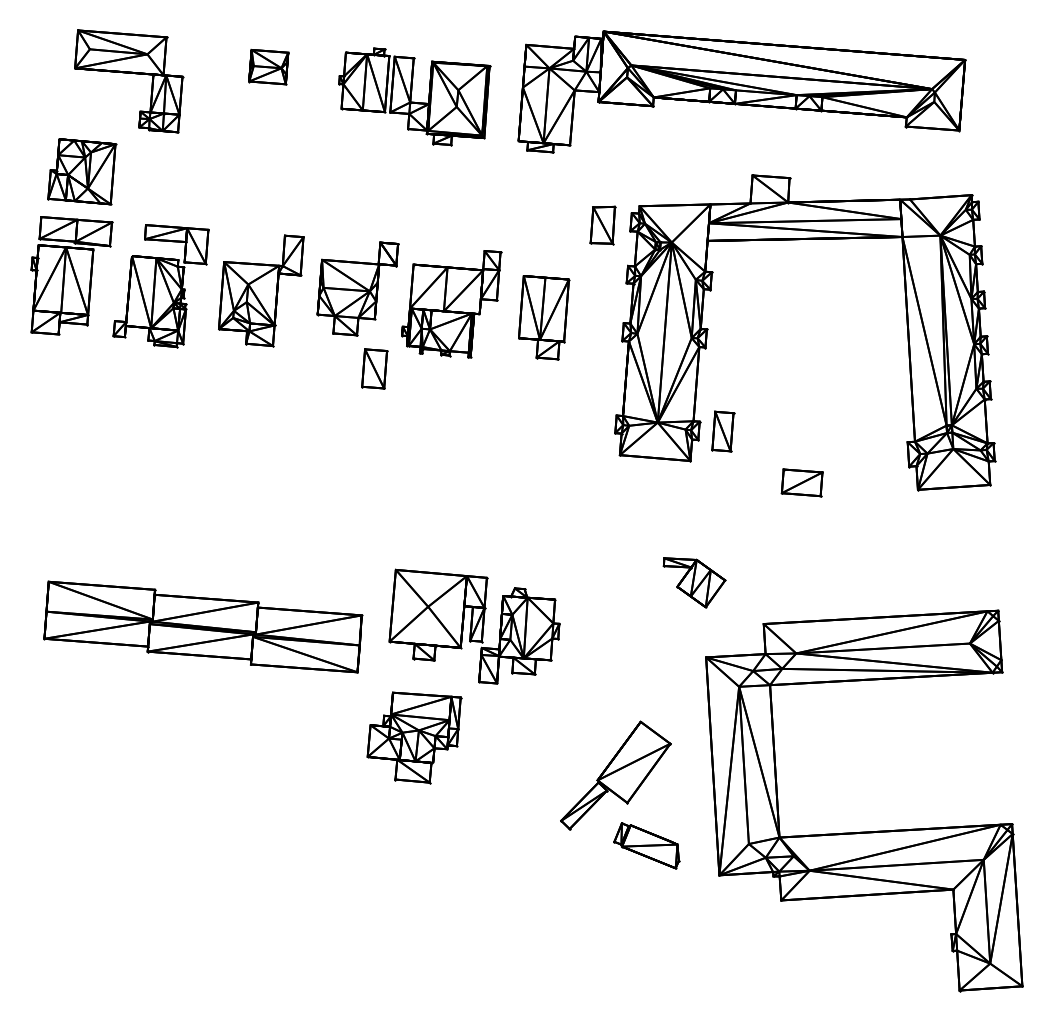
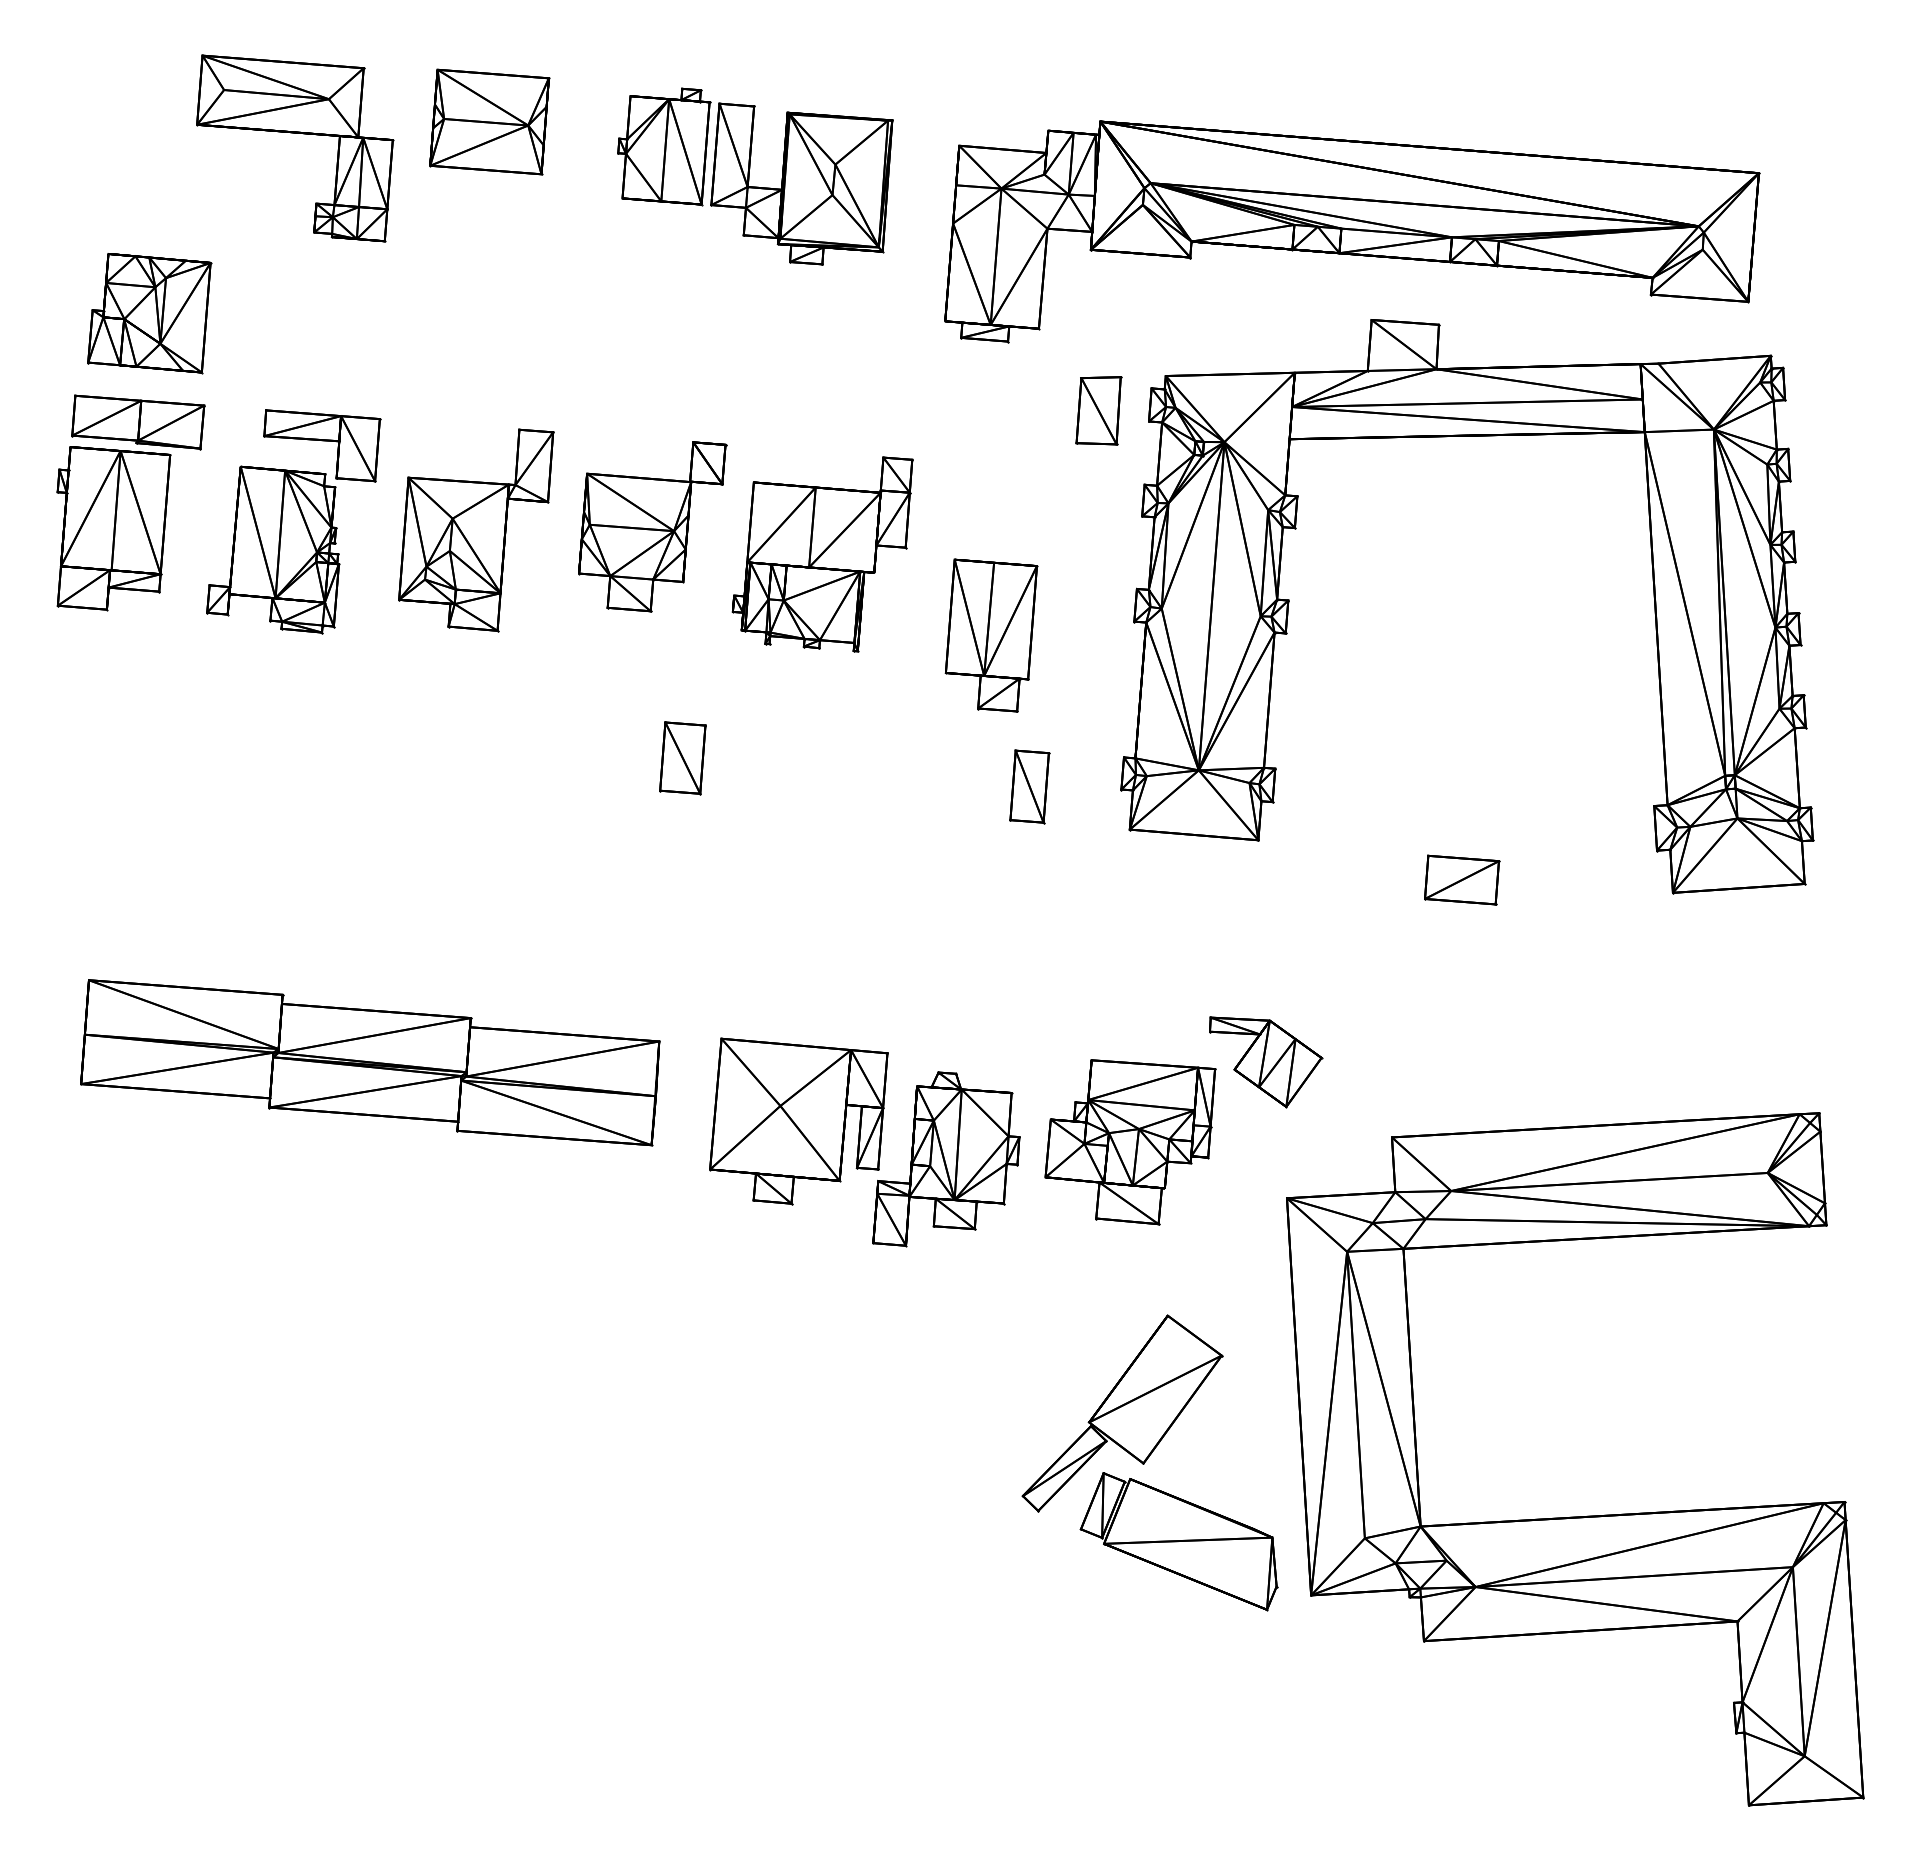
part: (268, 67) -> (489, 123), size x1.67
part: (129, 73) -> (296, 134), moved
part: (741, 91) -> (1351, 230), moved
part: (544, 317) -> (992, 635), moved
part: (374, 368) -> (682, 757), moved
part: (723, 431) -> (1030, 786), moved
part: (203, 626) -> (370, 1061), moved
part: (414, 737) -> (1130, 1141), moved
part: (646, 845) -> (1178, 1541), size x1.67

